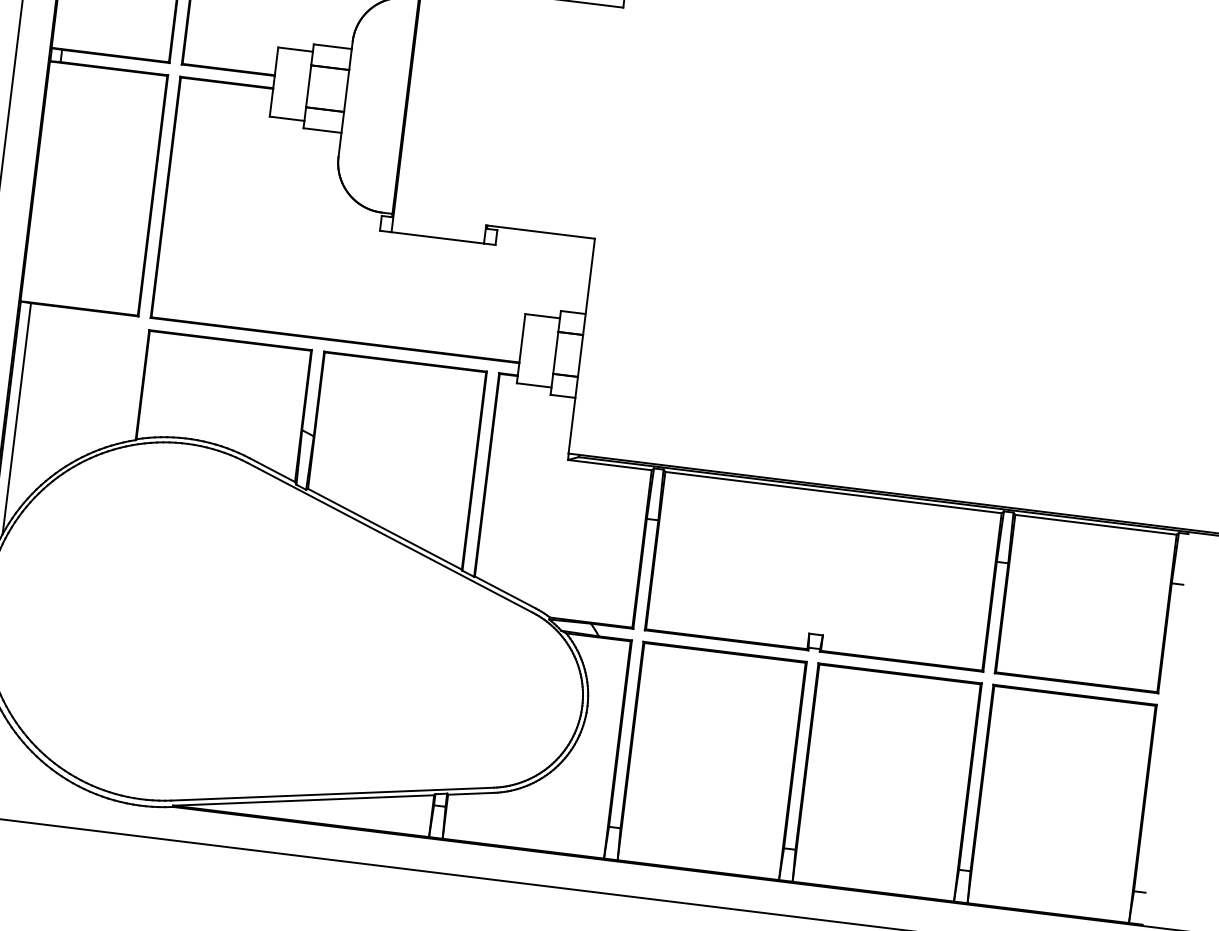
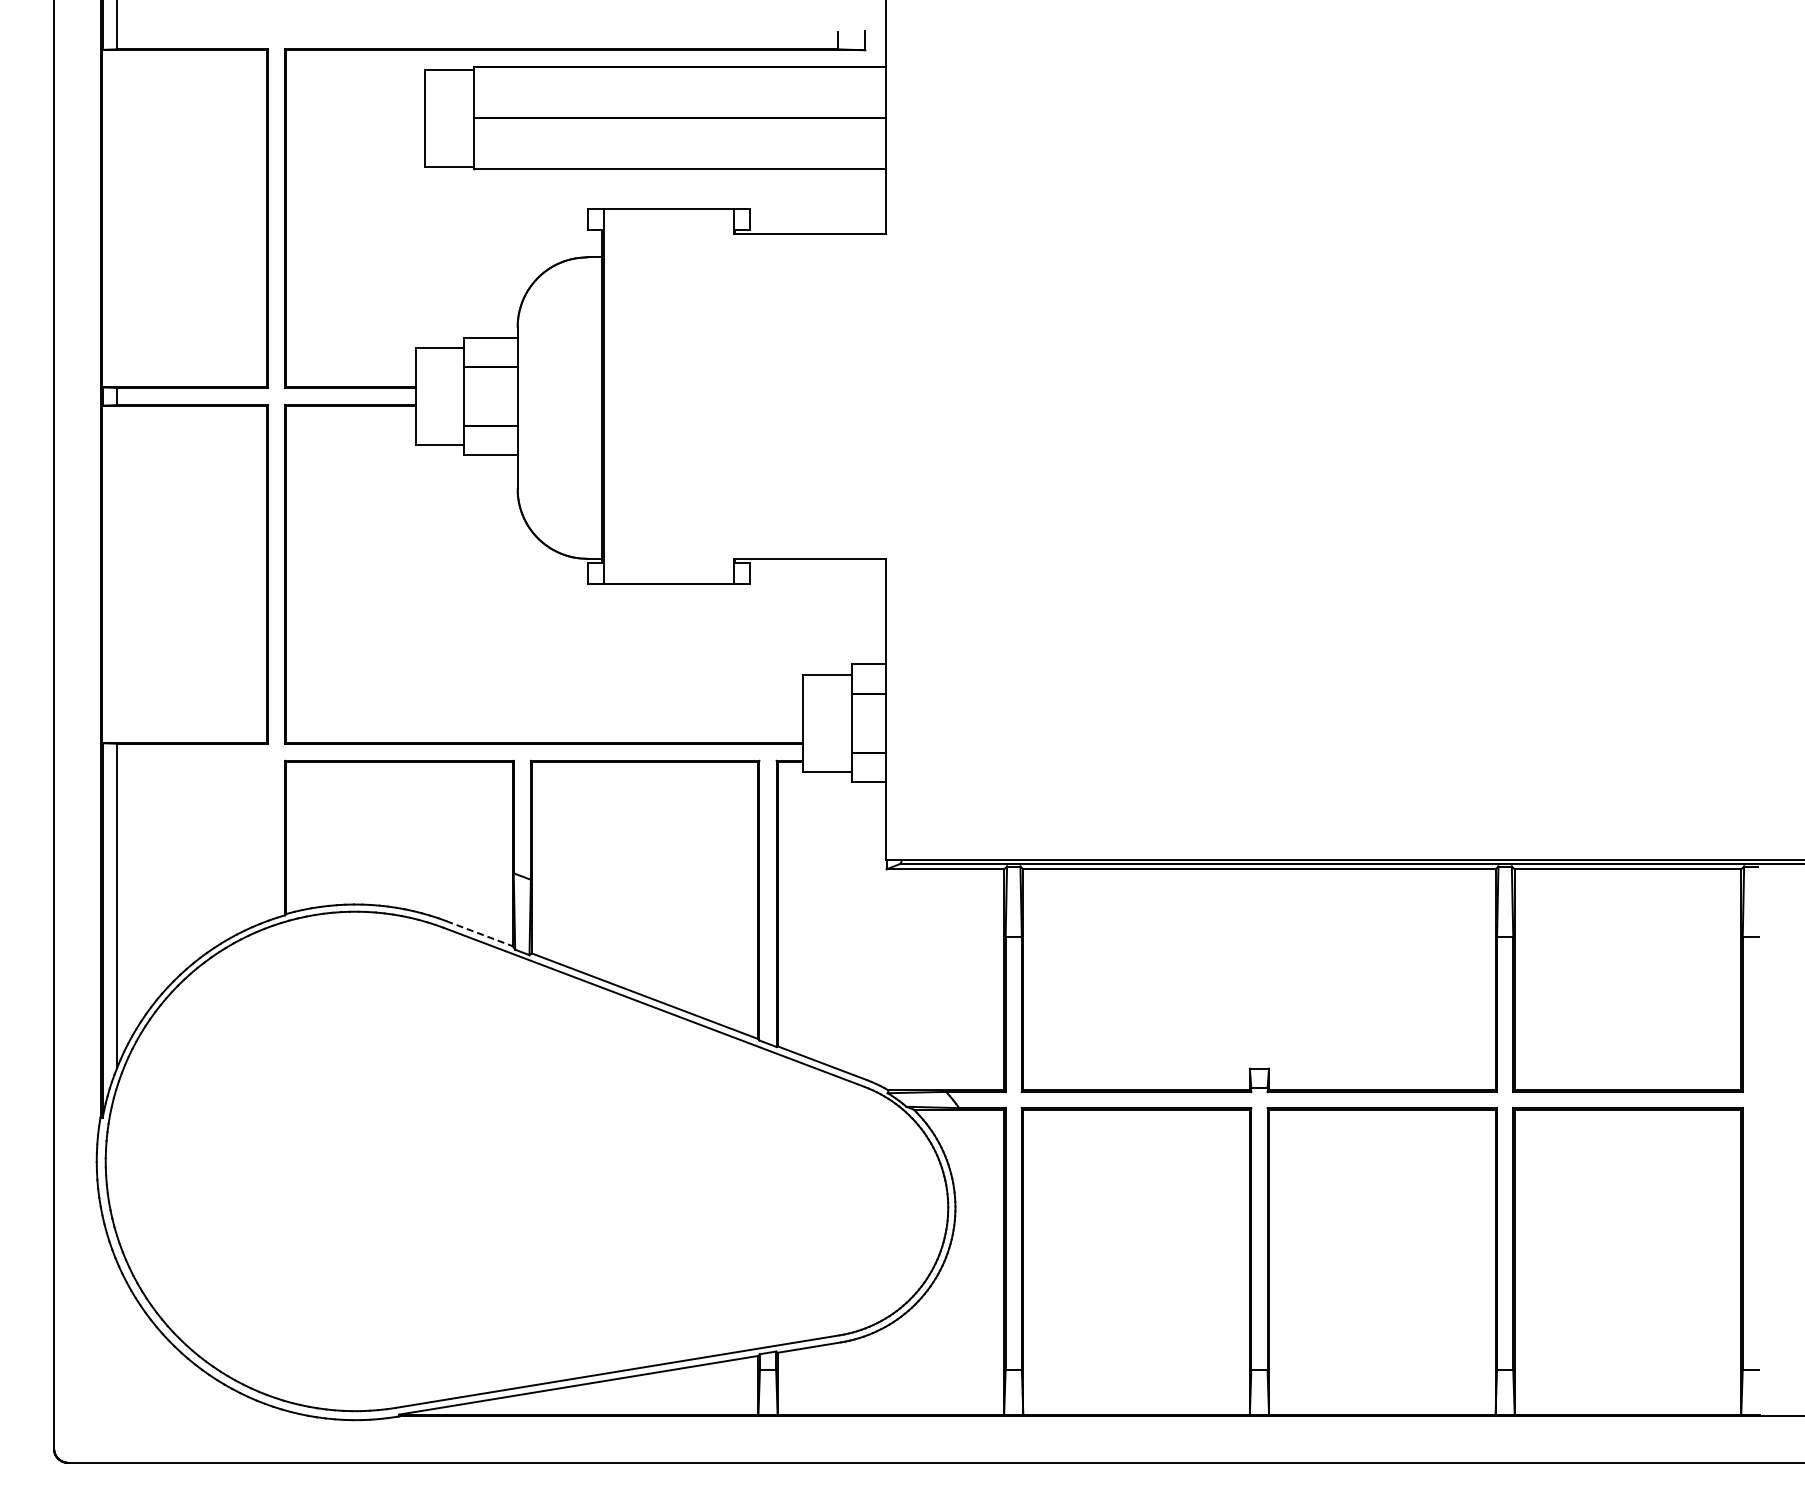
line: (272, 470) -> (479, 933), solid -> dashed

